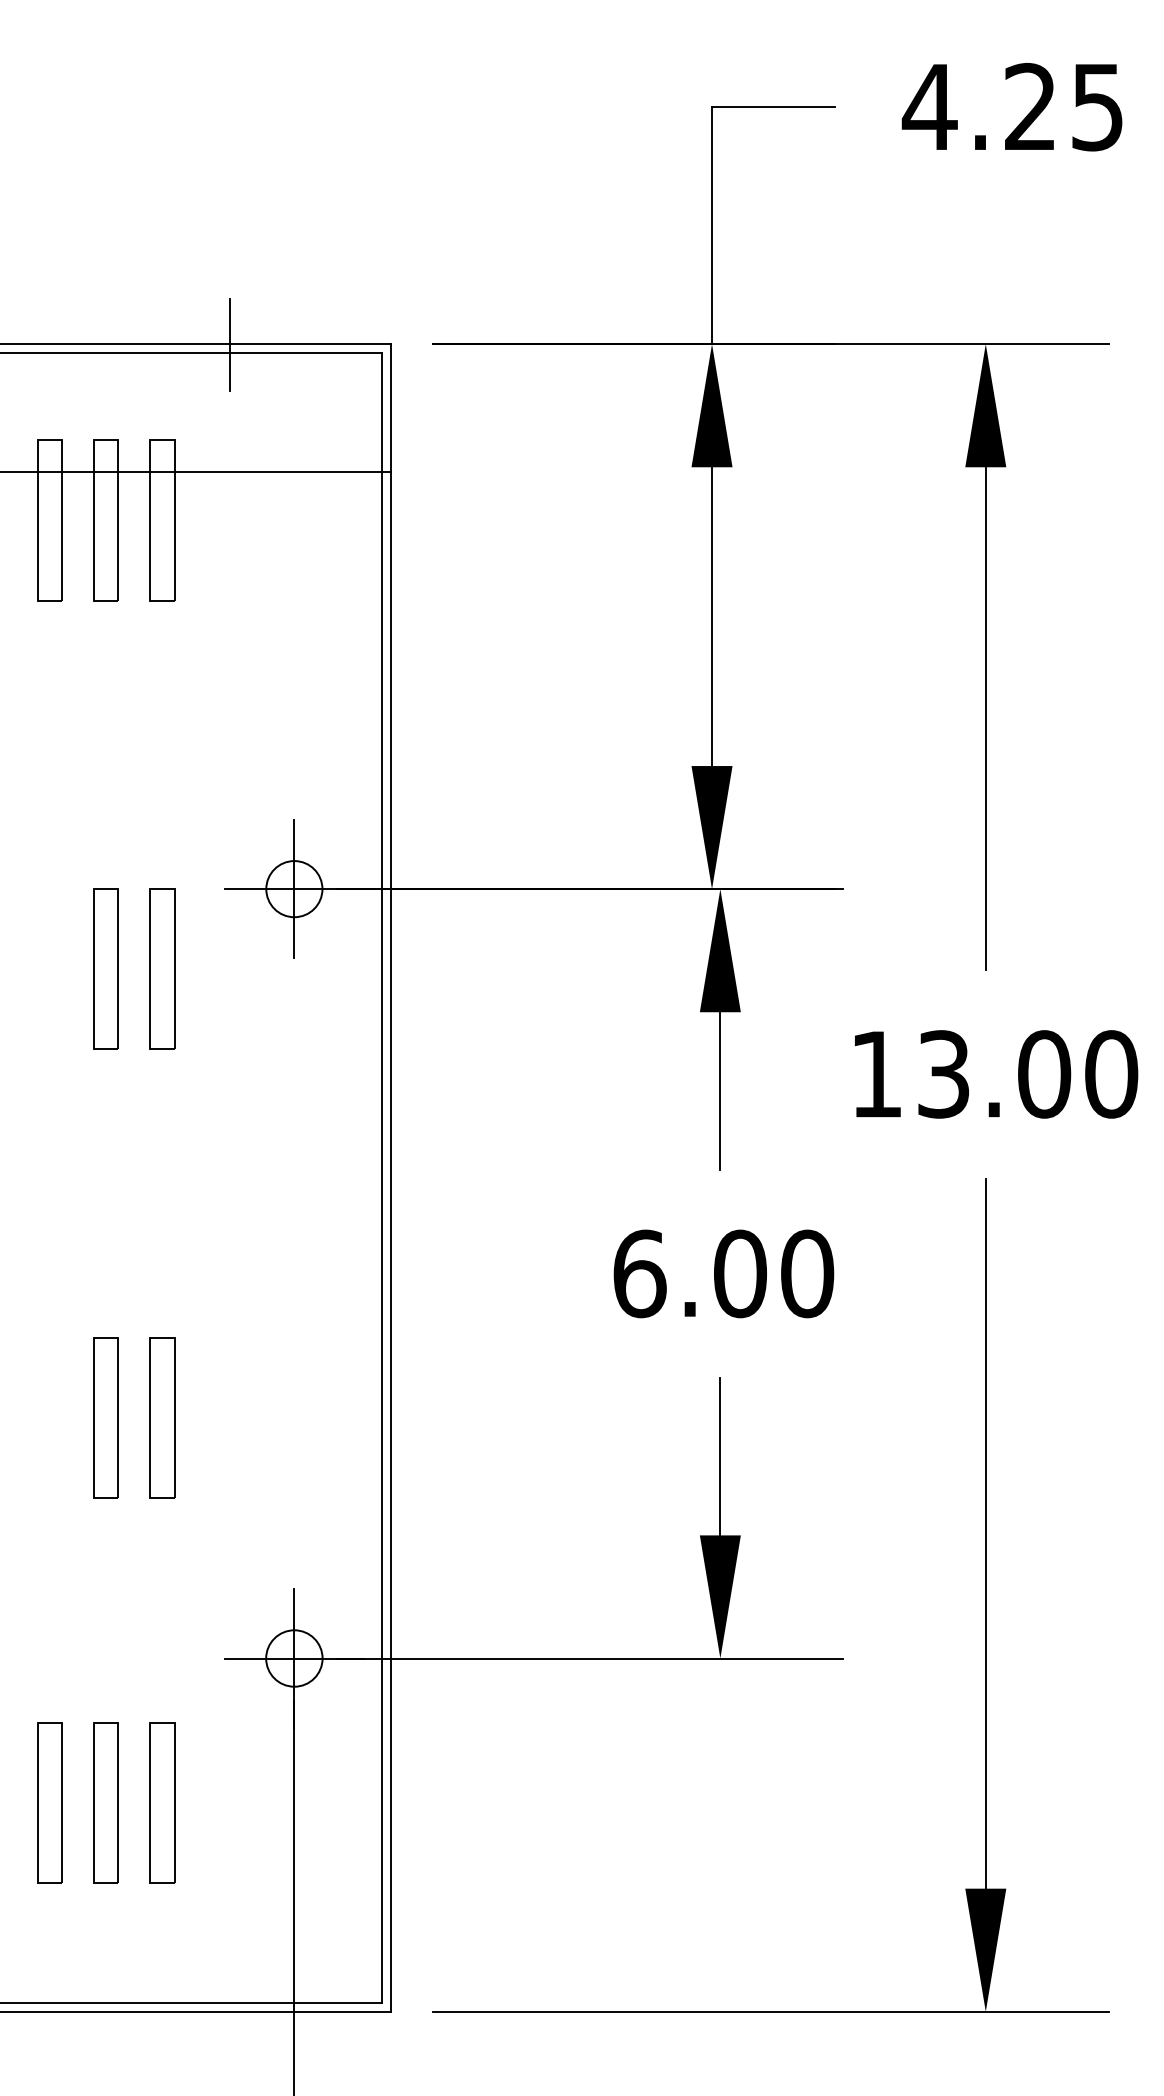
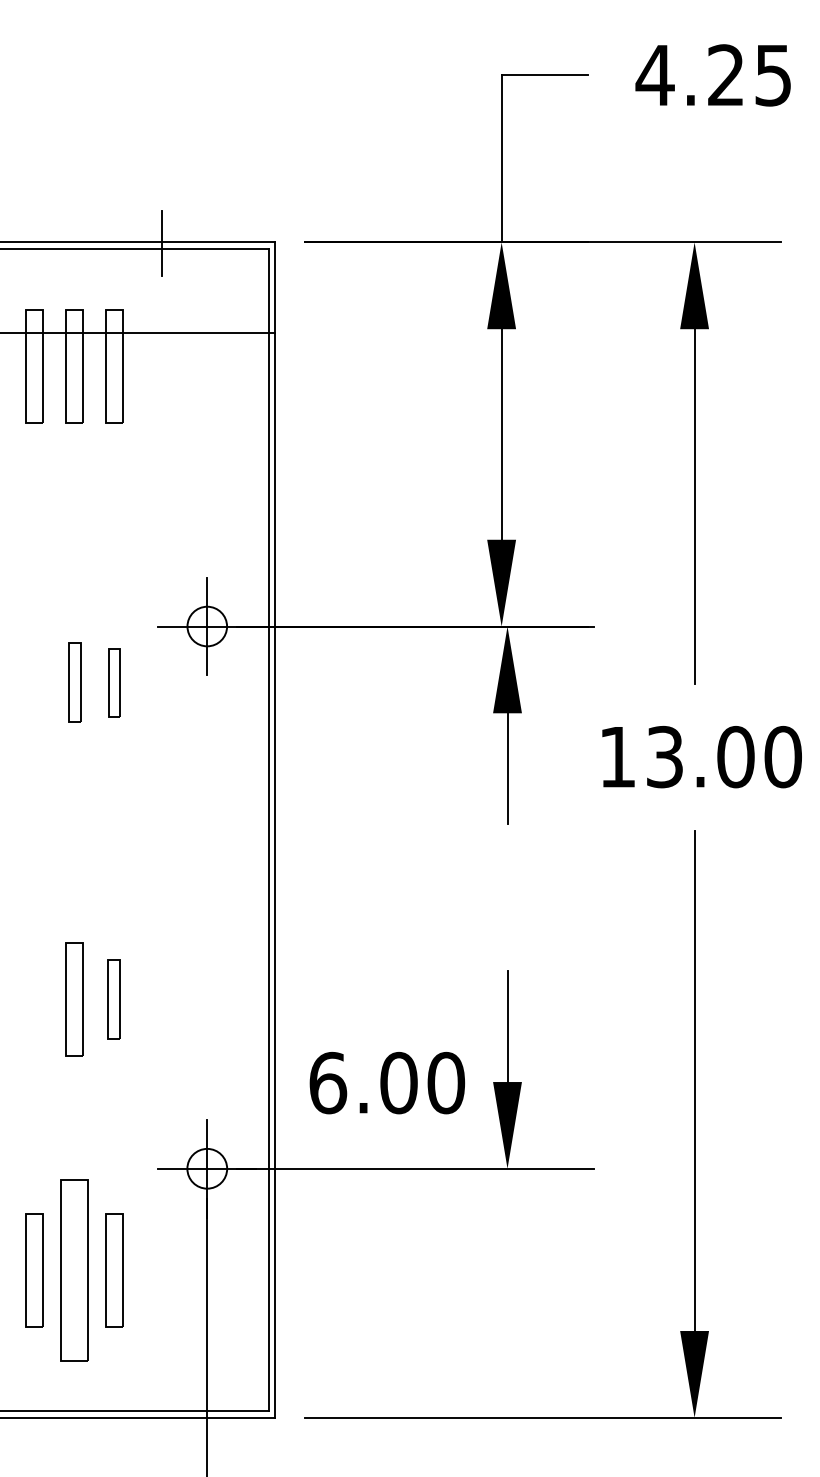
part: (105, 968) -> (74, 682), size x0.7
part: (162, 968) -> (114, 682), size x0.6
text: (723, 1273) -> (387, 1082), moved
part: (162, 1417) -> (114, 998), size x0.7
part: (105, 1802) -> (74, 1270), size x1.6

